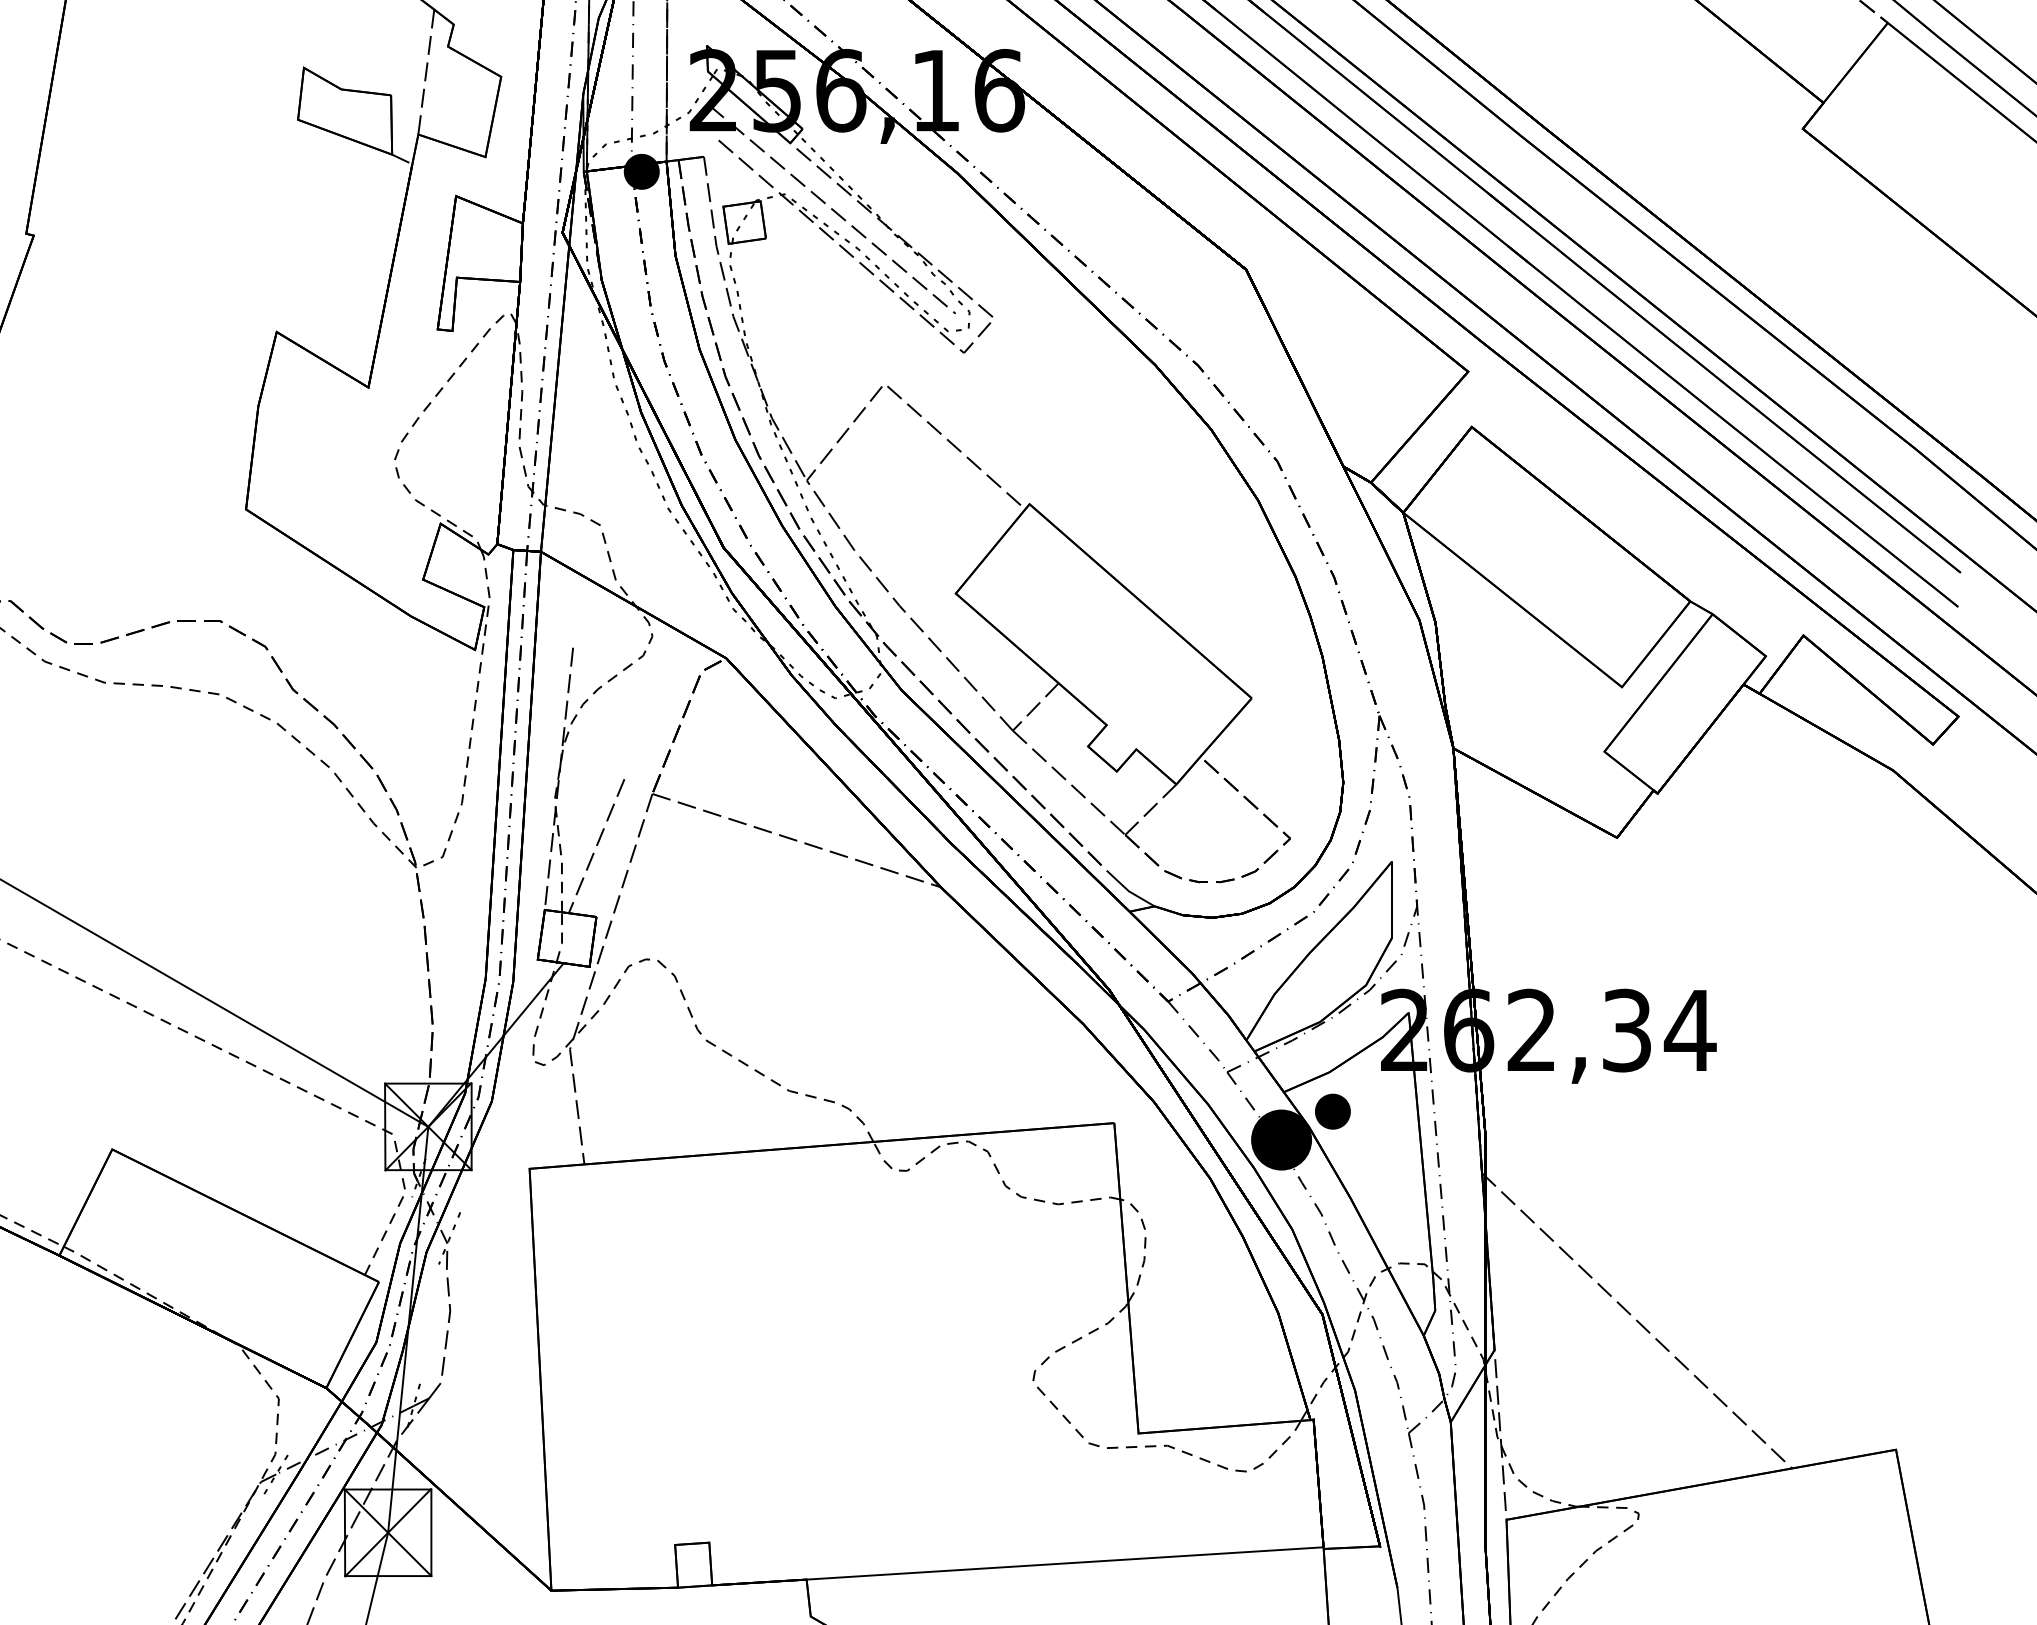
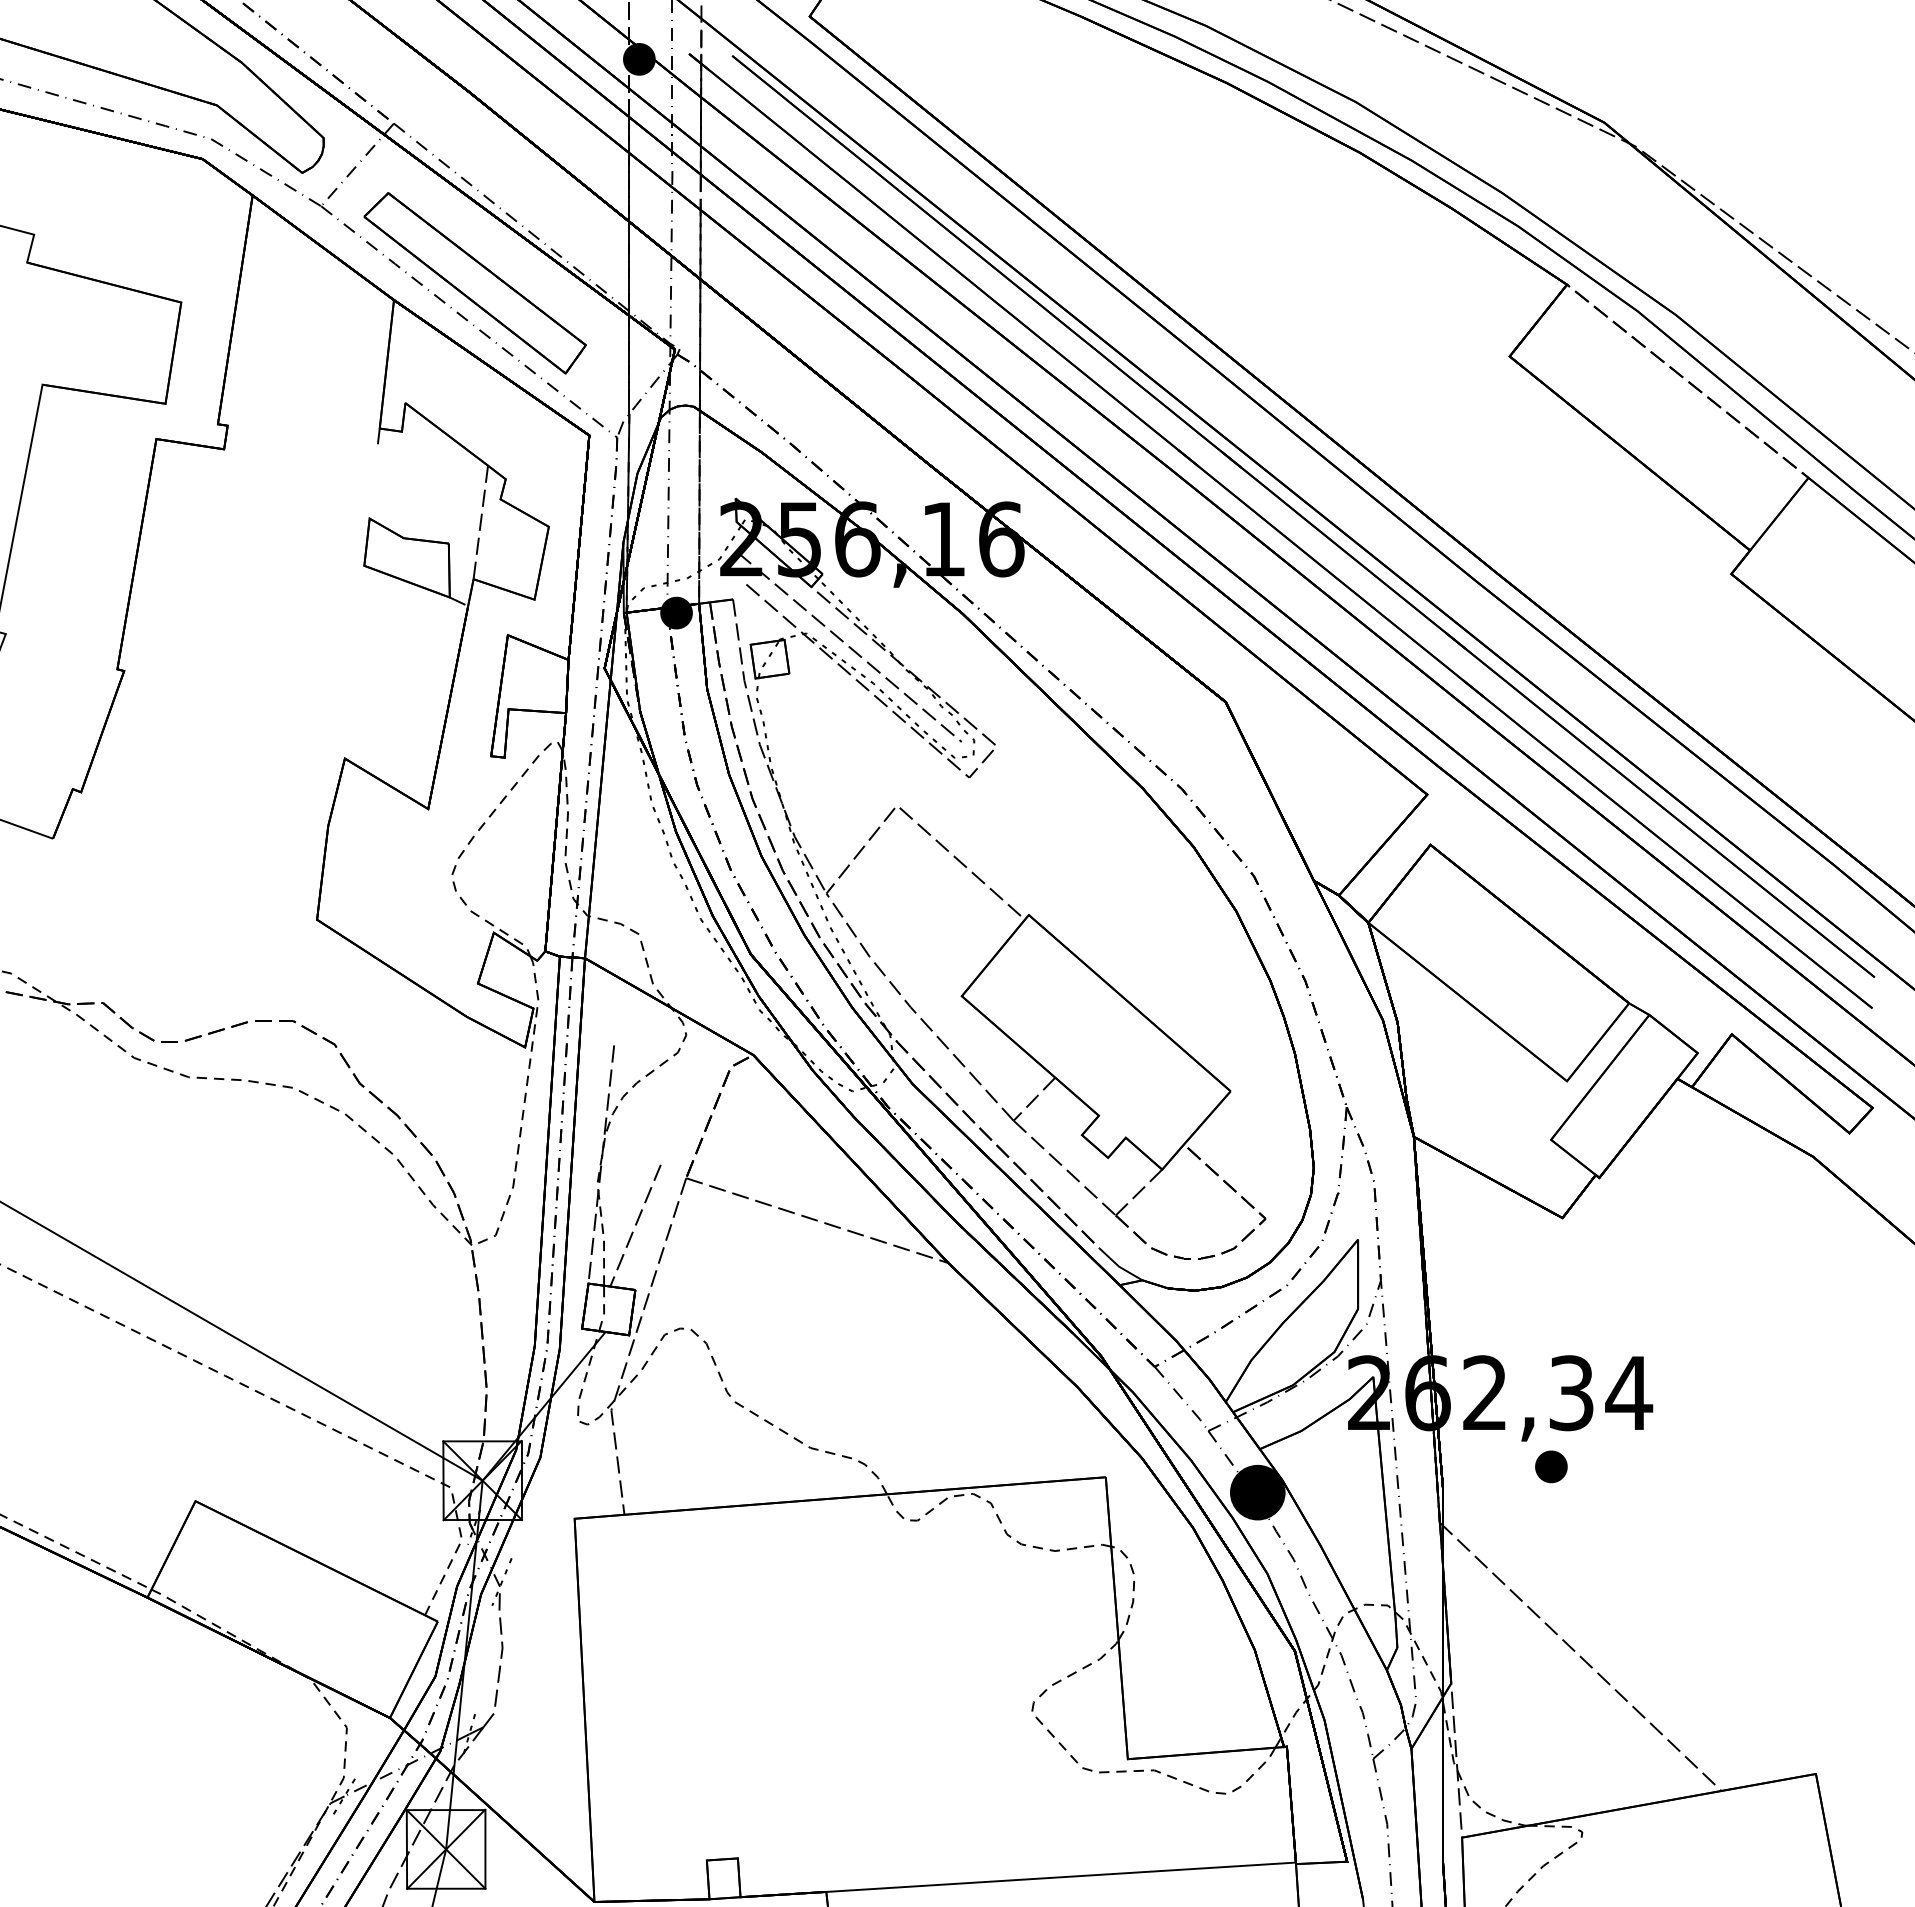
part: (1333, 1111) -> (1551, 1466), moved

